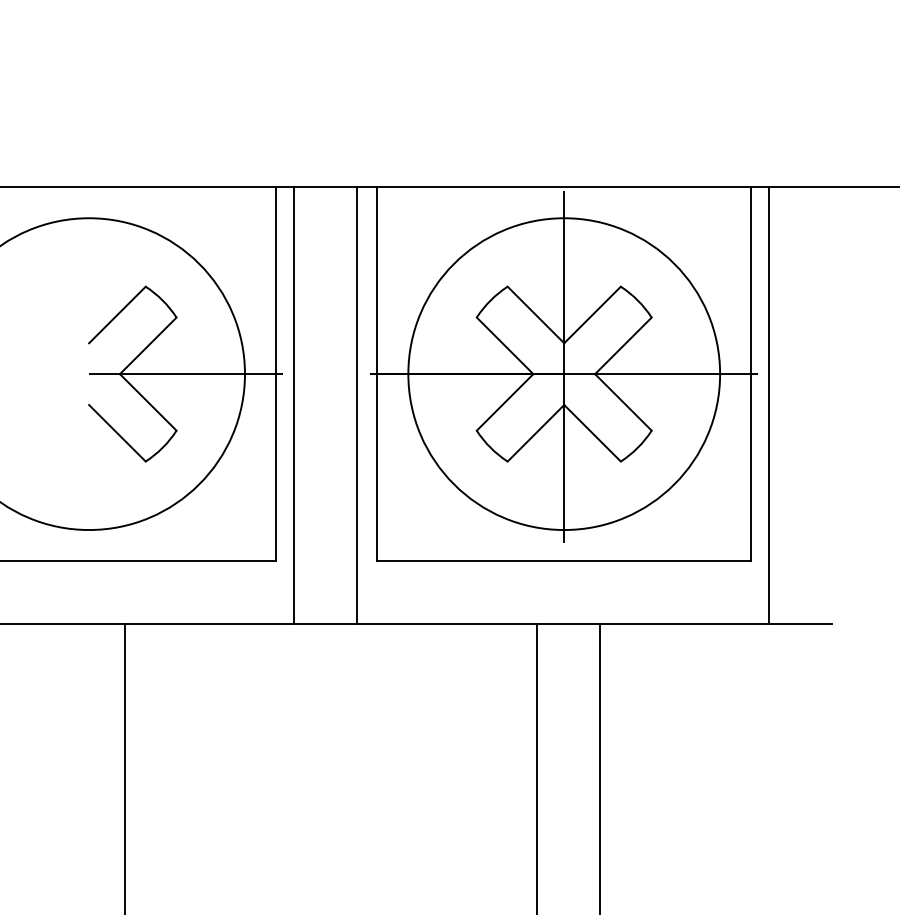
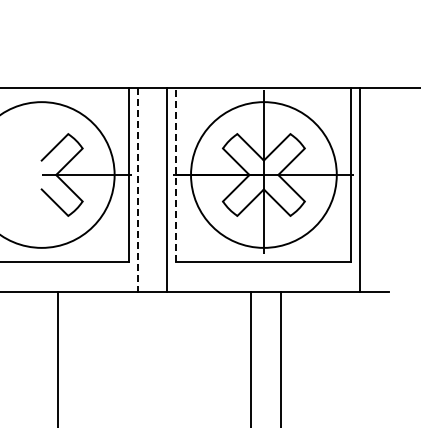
line: (377, 373) -> (176, 174), solid -> dashed
line: (293, 407) -> (137, 190), solid -> dashed

